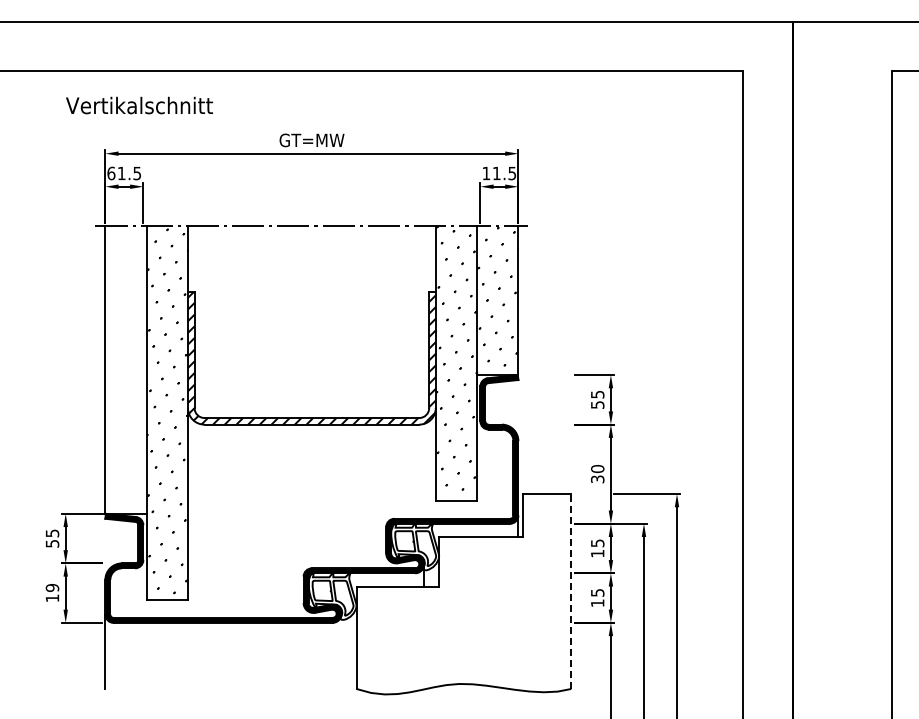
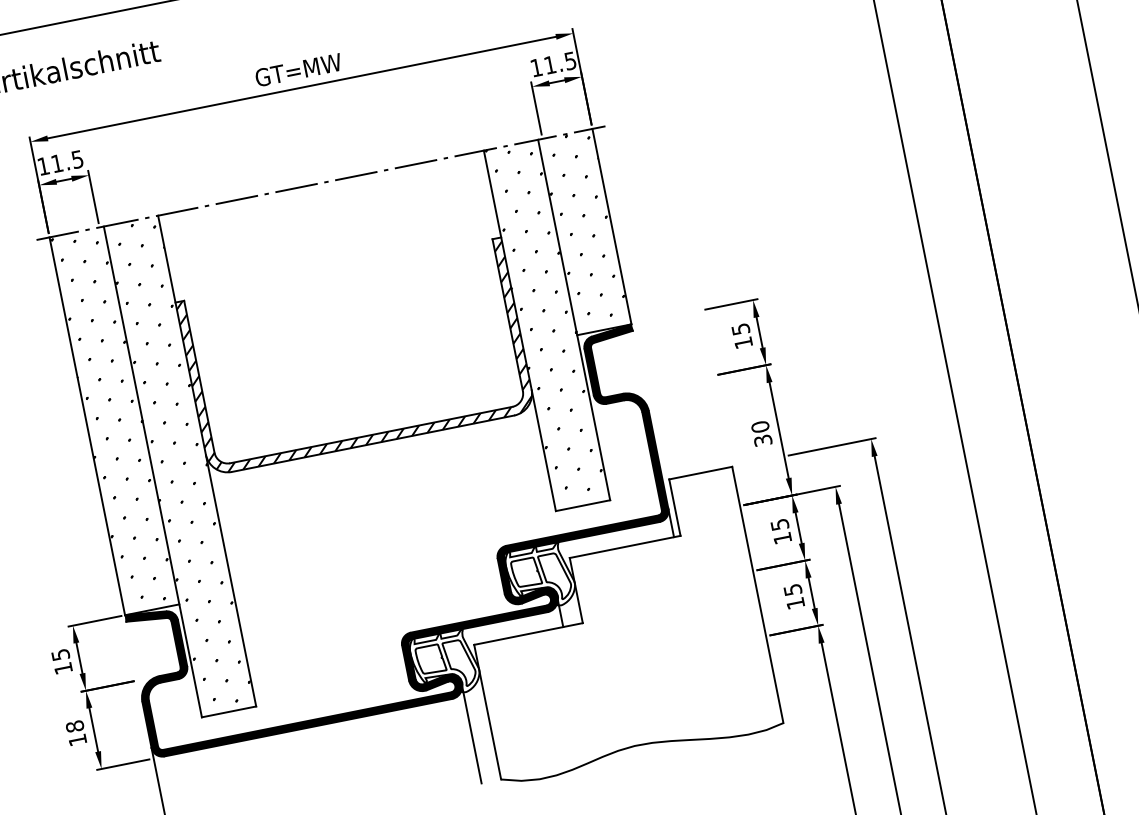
text: (111, 173) -> (43, 166), 61.5 -> 11.5
hatch: (125, 367) -> (113, 417), added
text: (597, 404) -> (743, 342), 55 -> 15
text: (52, 543) -> (63, 668), 55 -> 15
text: (52, 587) -> (74, 725), 19 -> 18
line: (571, 590) -> (757, 593), dashed -> solid
line: (341, 650) -> (471, 732), added

